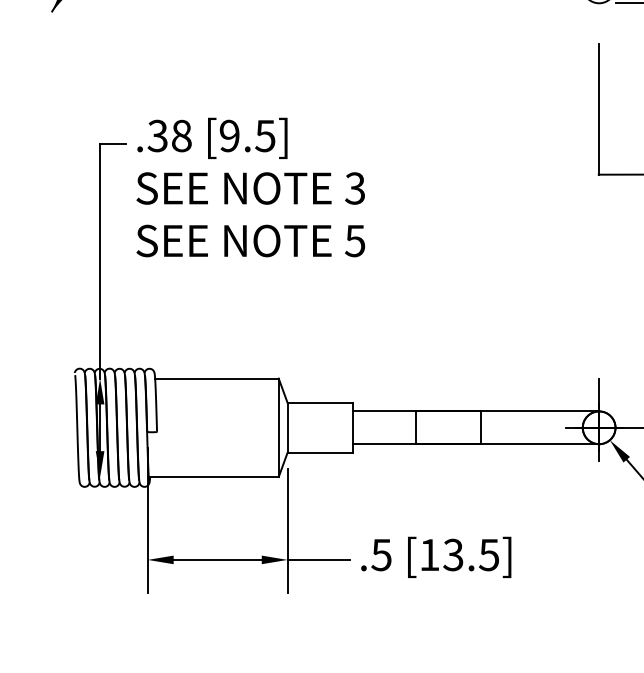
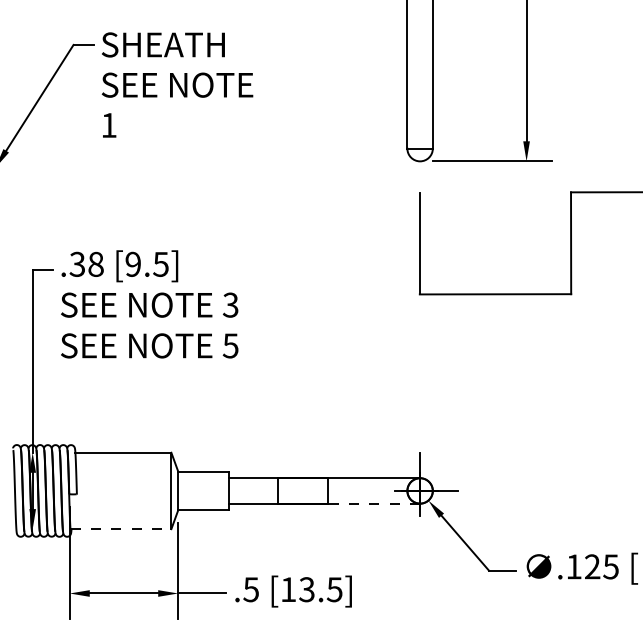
line: (540, 443) -> (374, 503), solid -> dashed
line: (214, 477) -> (121, 529), solid -> dashed

